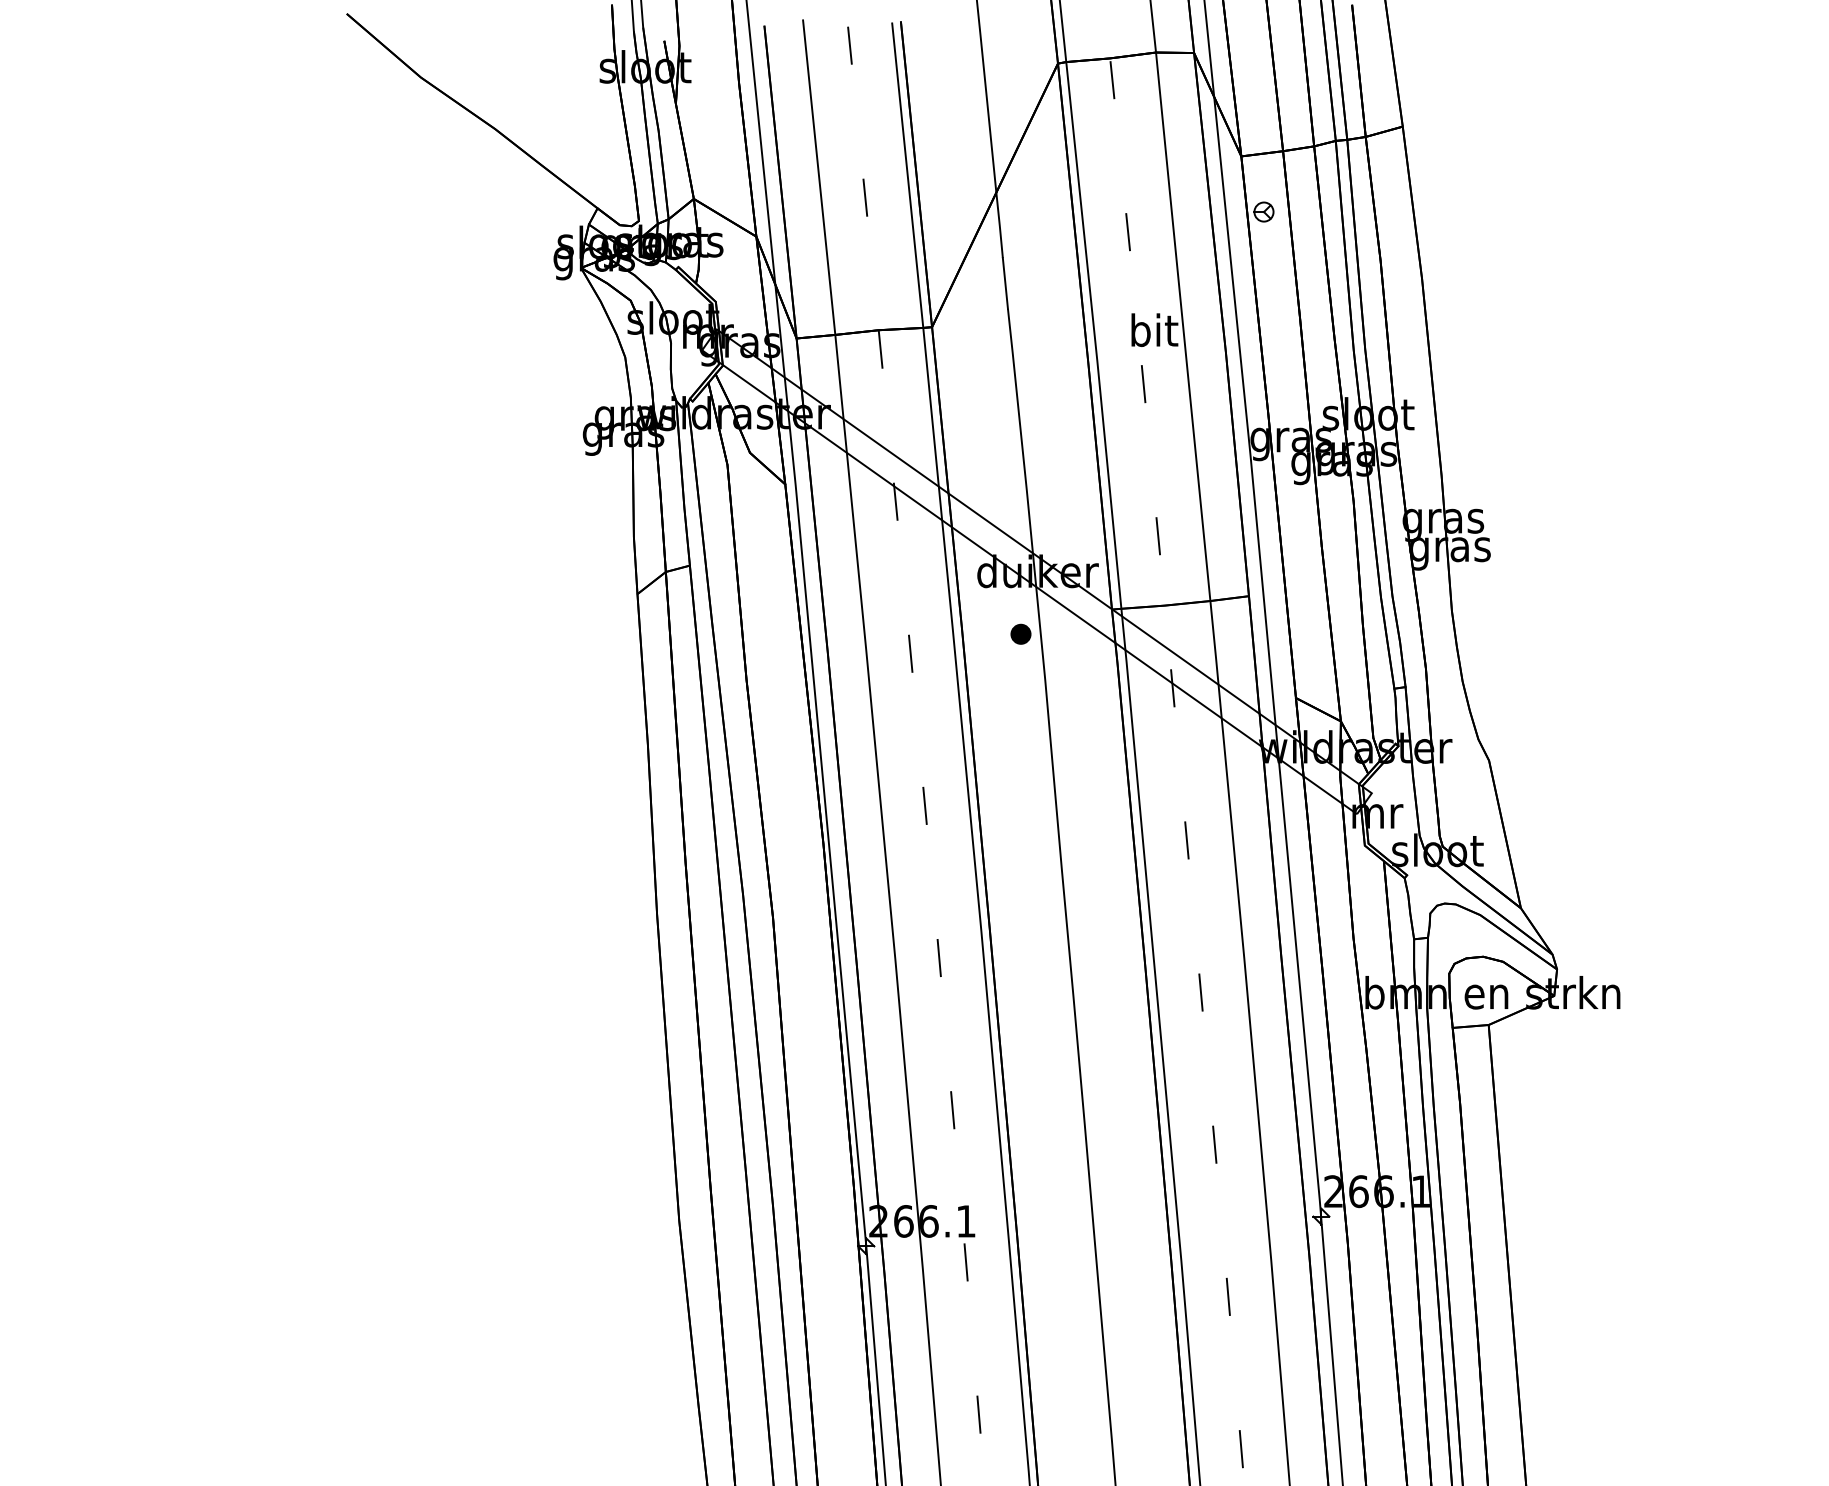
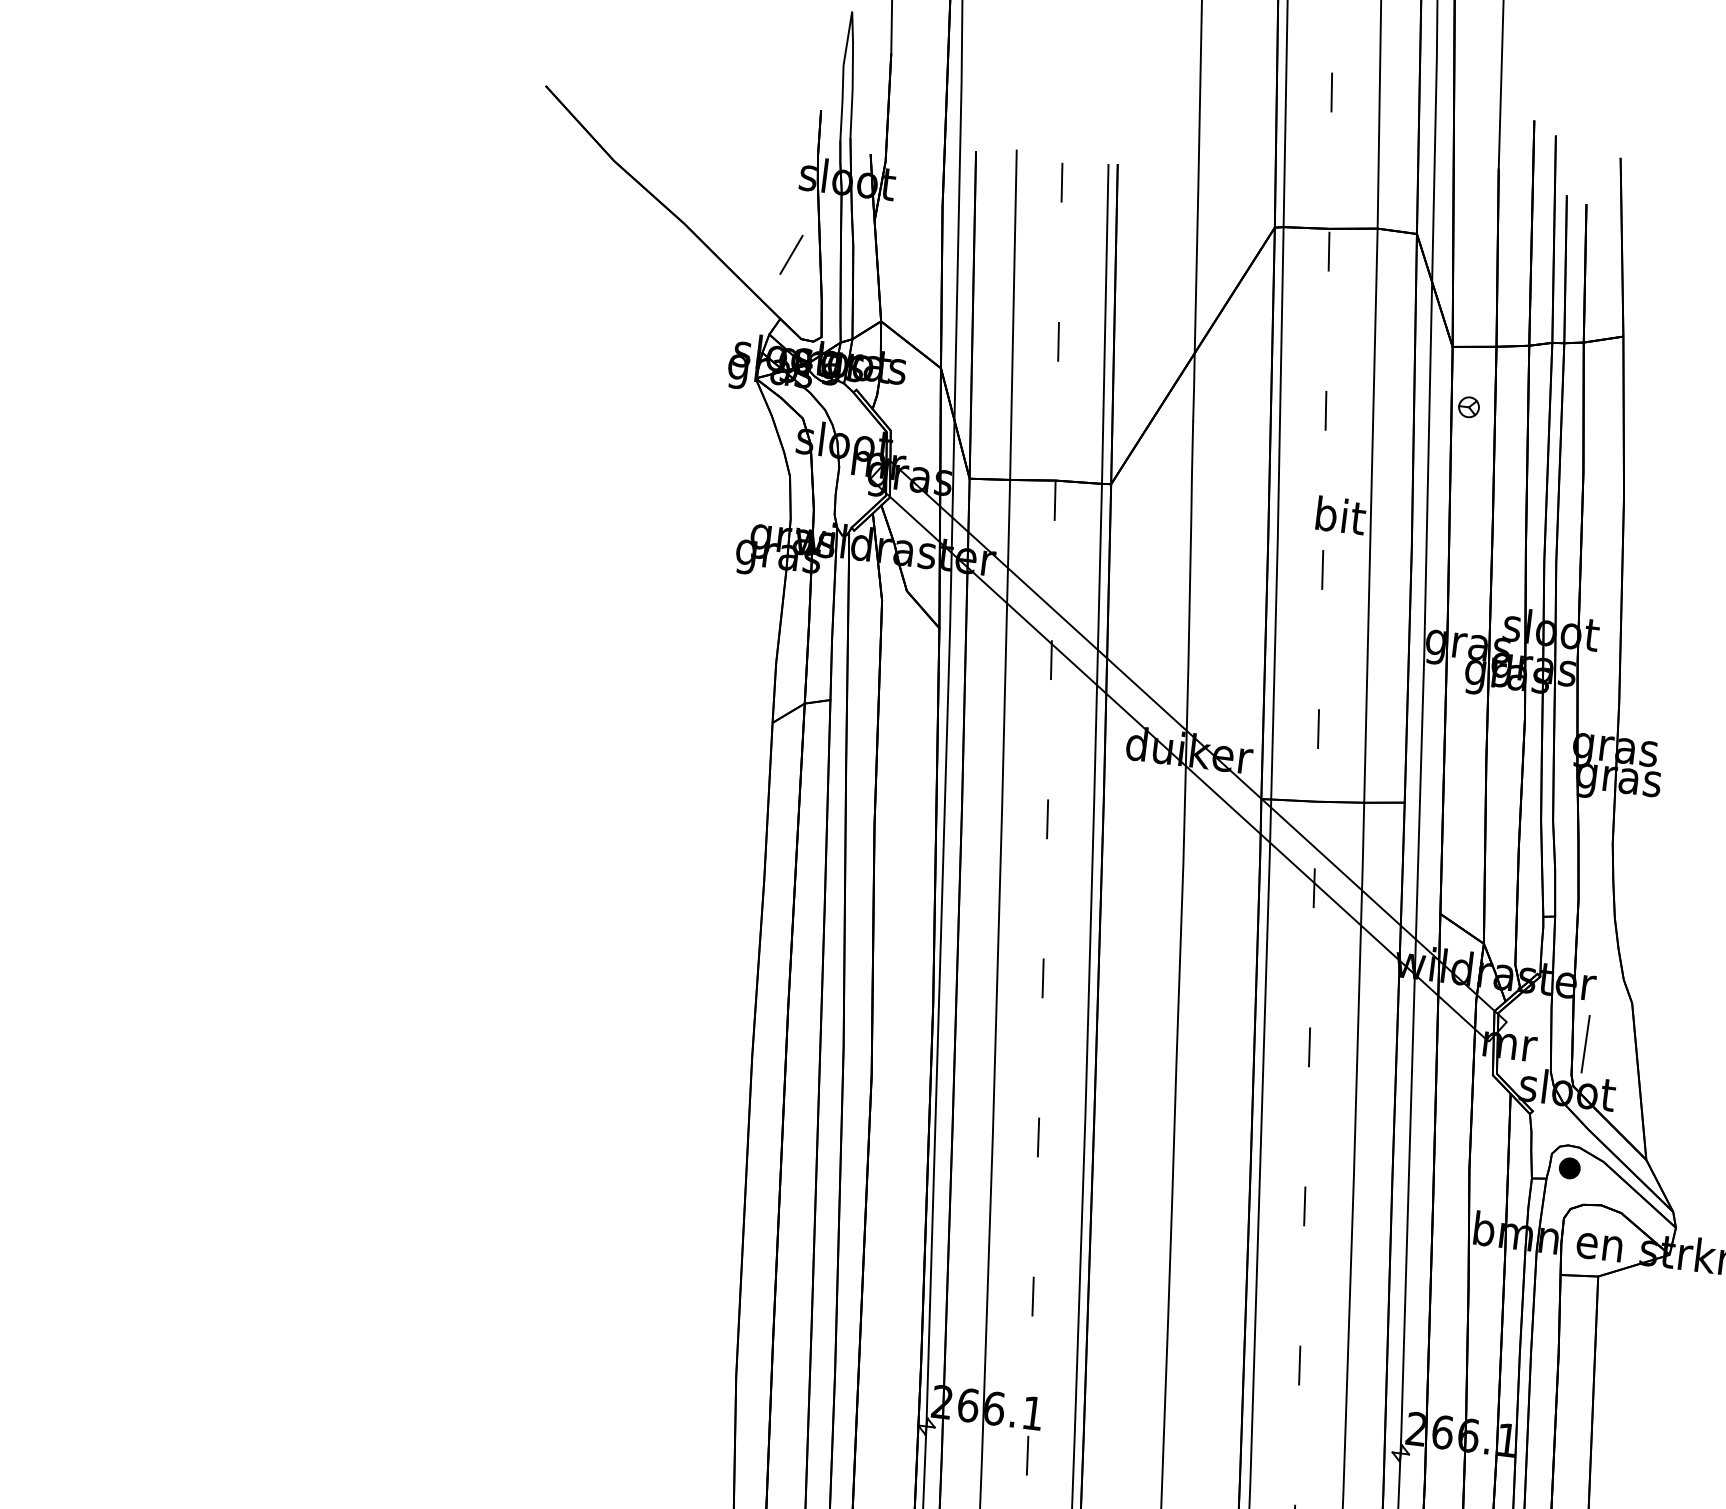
line: (600, 145) -> (791, 254), added
part: (1020, 633) -> (1569, 1167), moved
line: (1449, 804) -> (1585, 1043), added

